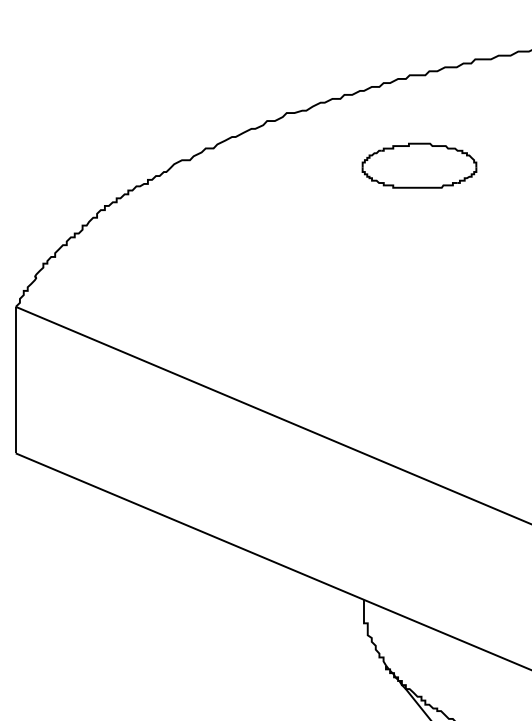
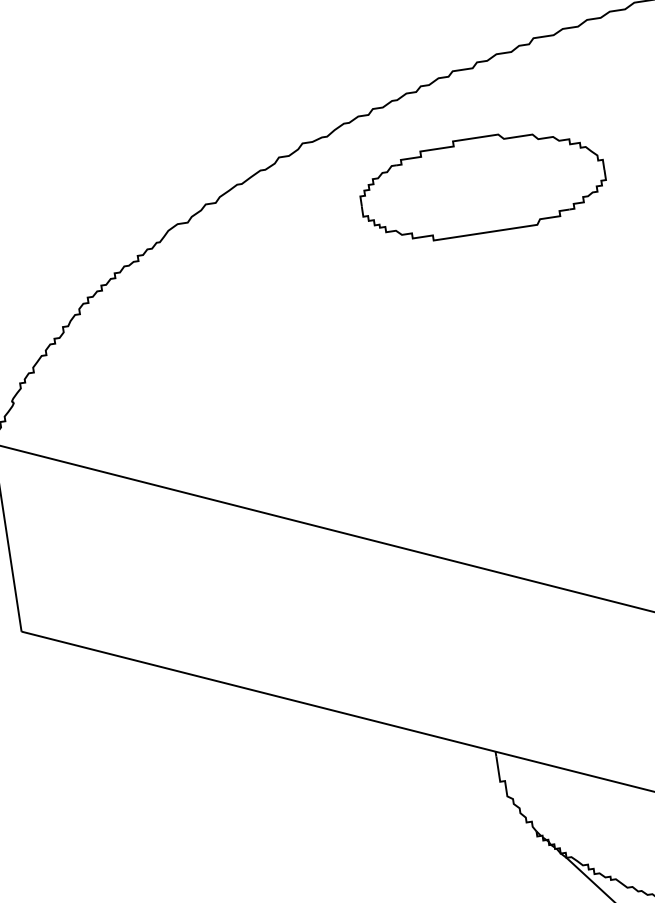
part: (419, 165) -> (482, 184), size x1.67

